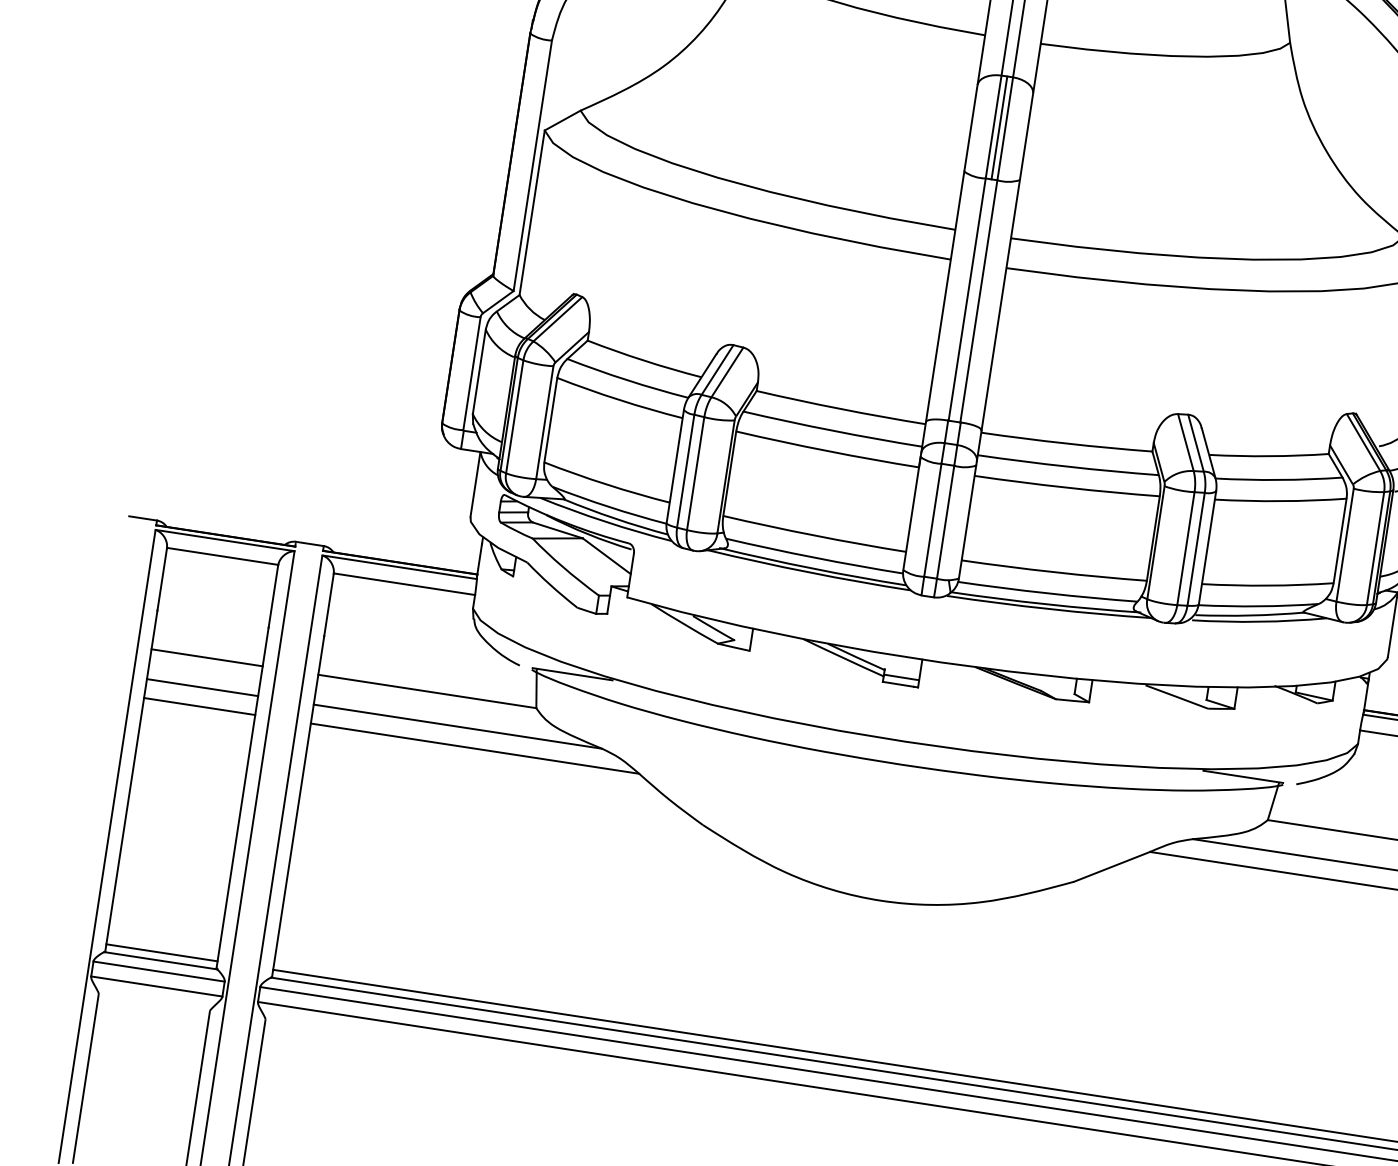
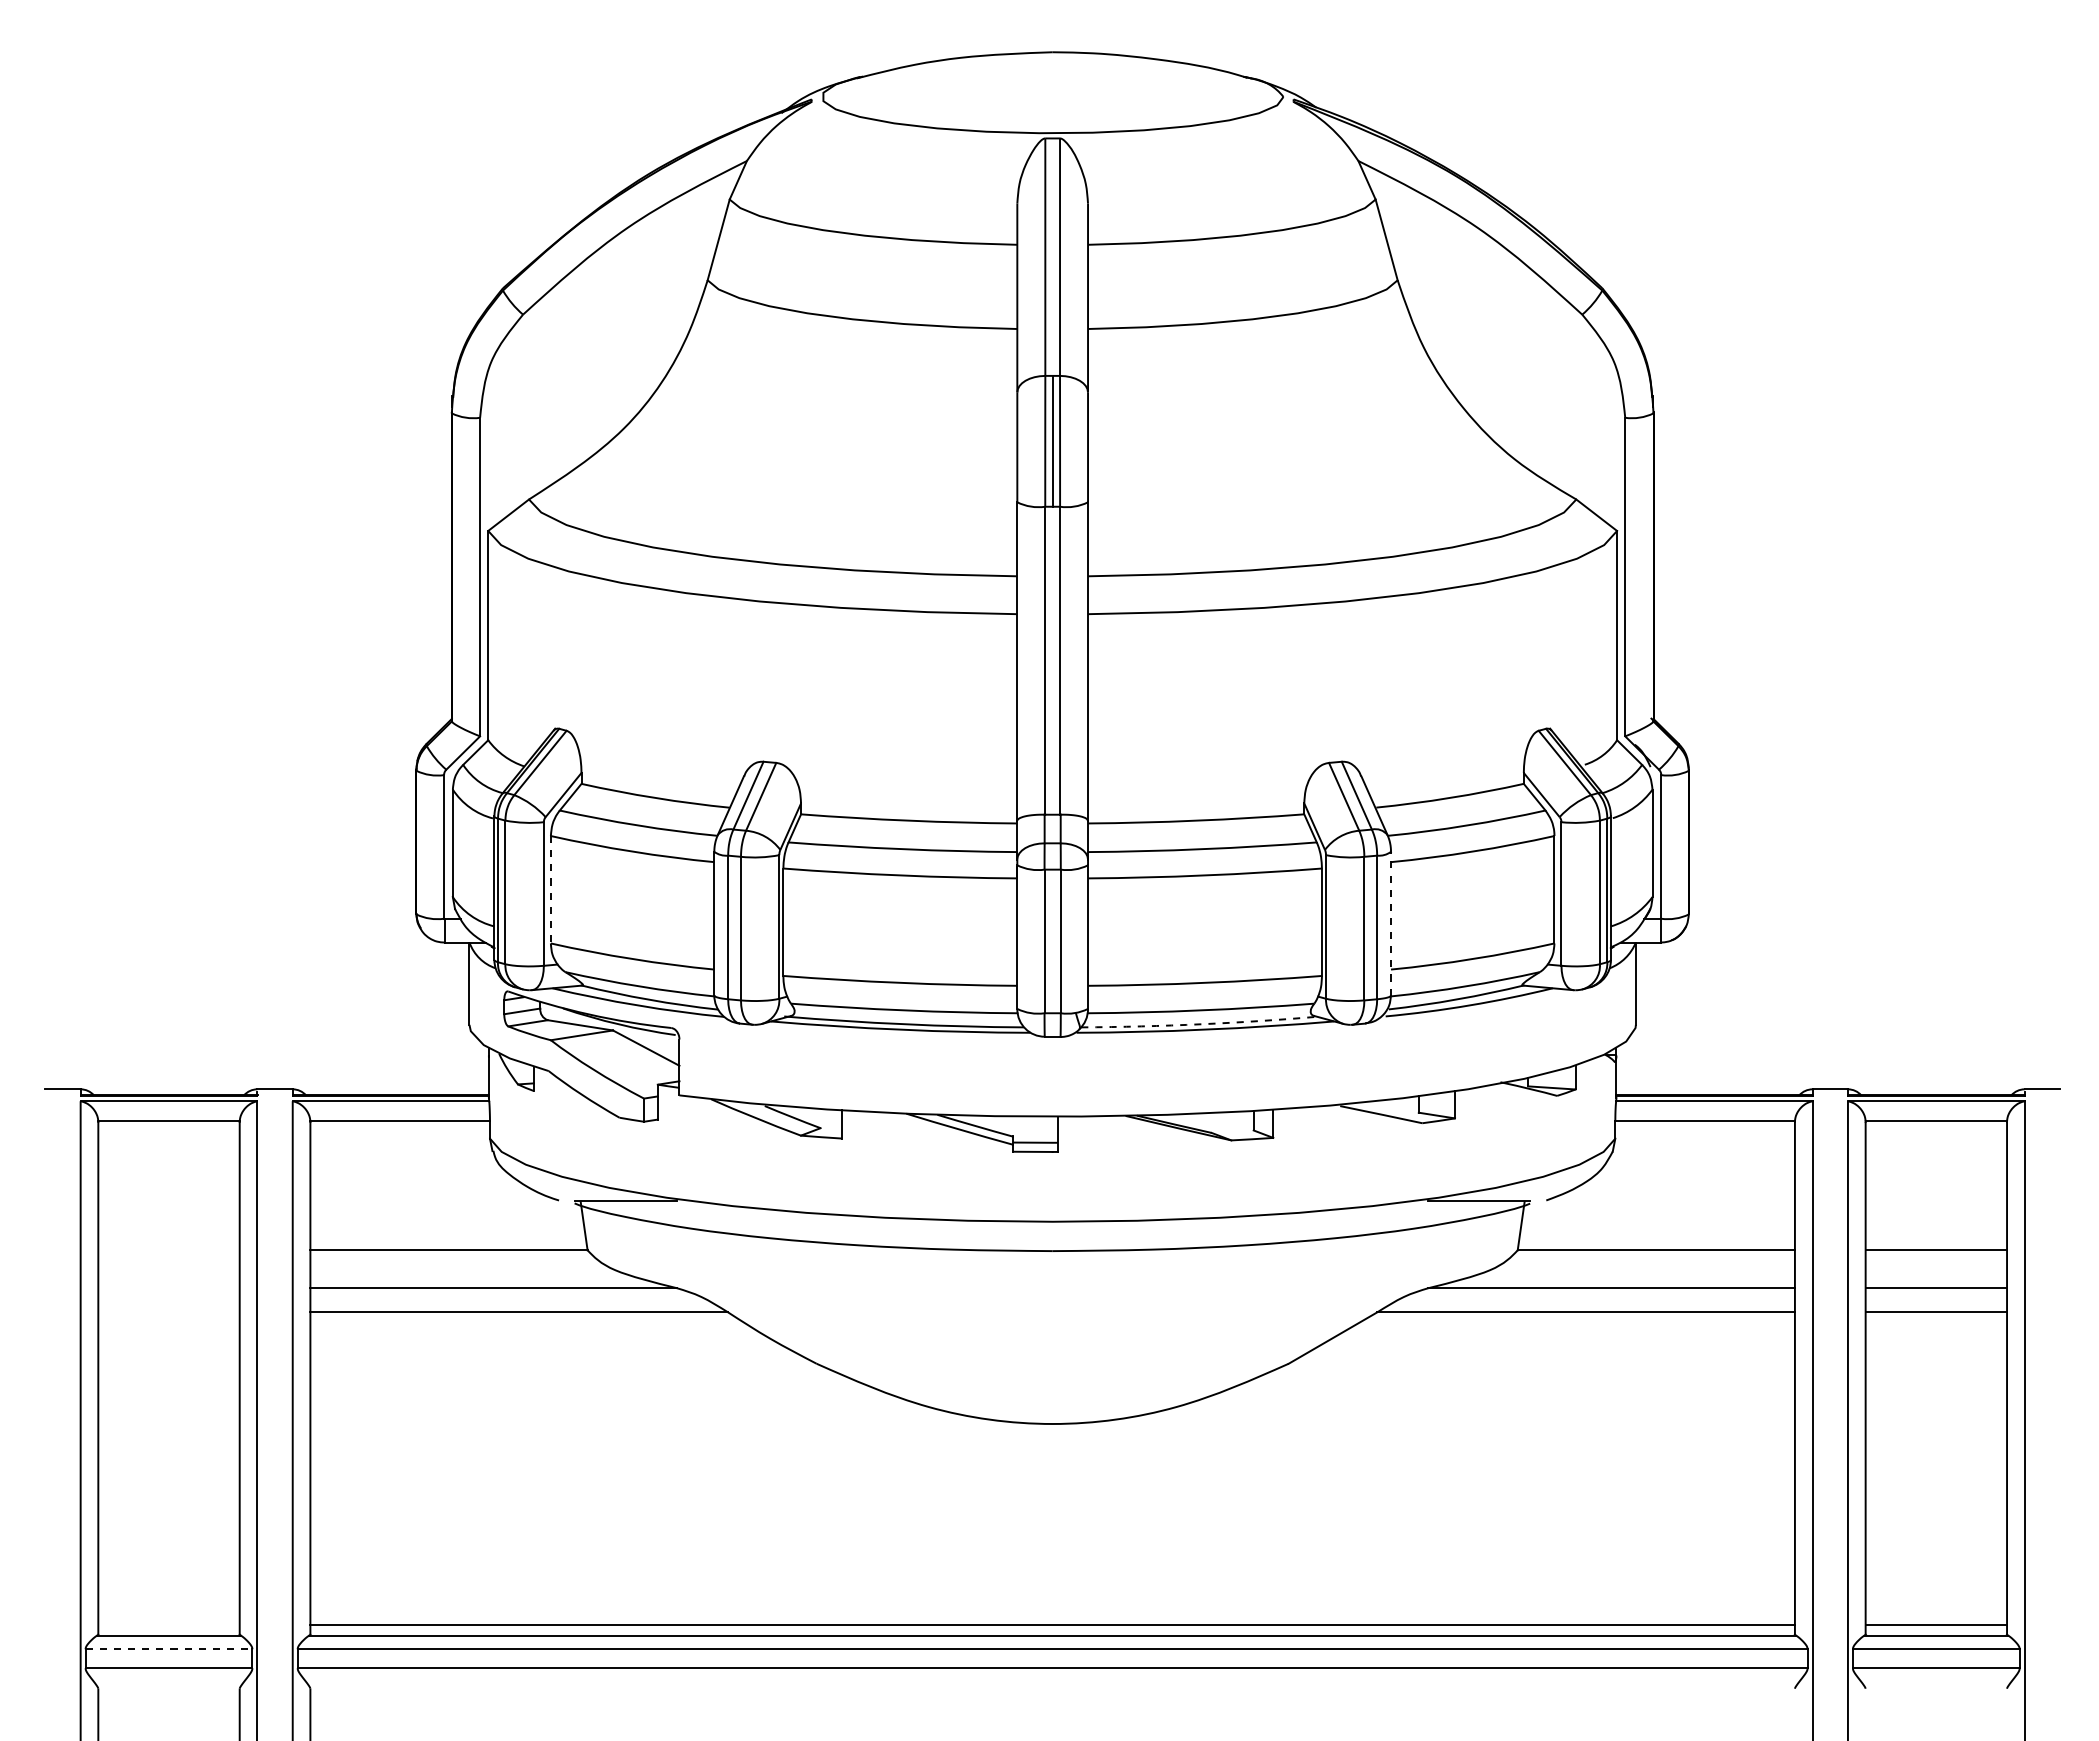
line: (550, 419) -> (550, 889), solid -> dashed
line: (1207, 547) -> (1391, 923), solid -> dashed
arc: (1046, 604) -> (1201, 1024), solid -> dashed
line: (206, 657) -> (168, 1250), removed
line: (202, 687) -> (168, 1288), removed
line: (199, 706) -> (168, 1312), removed
line: (161, 952) -> (168, 1625), removed
line: (159, 971) -> (169, 1649), solid -> dashed

